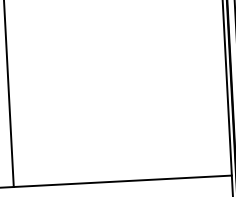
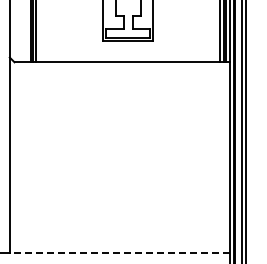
line: (122, 181) -> (119, 253), solid -> dashed

